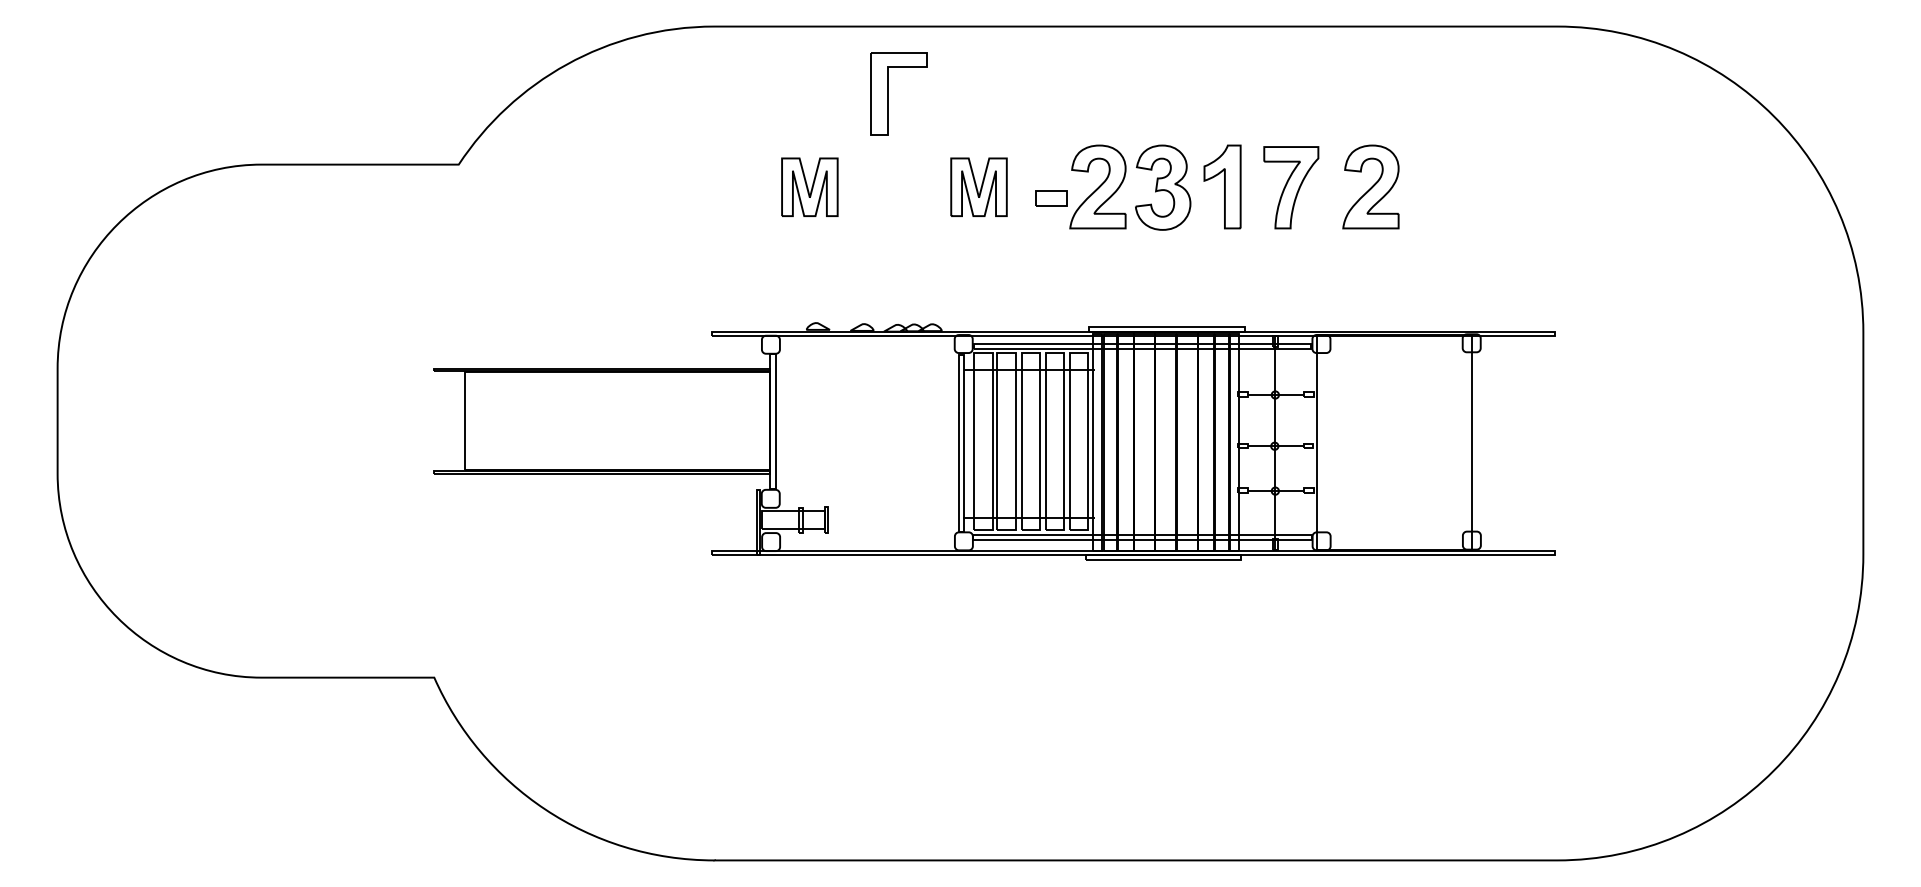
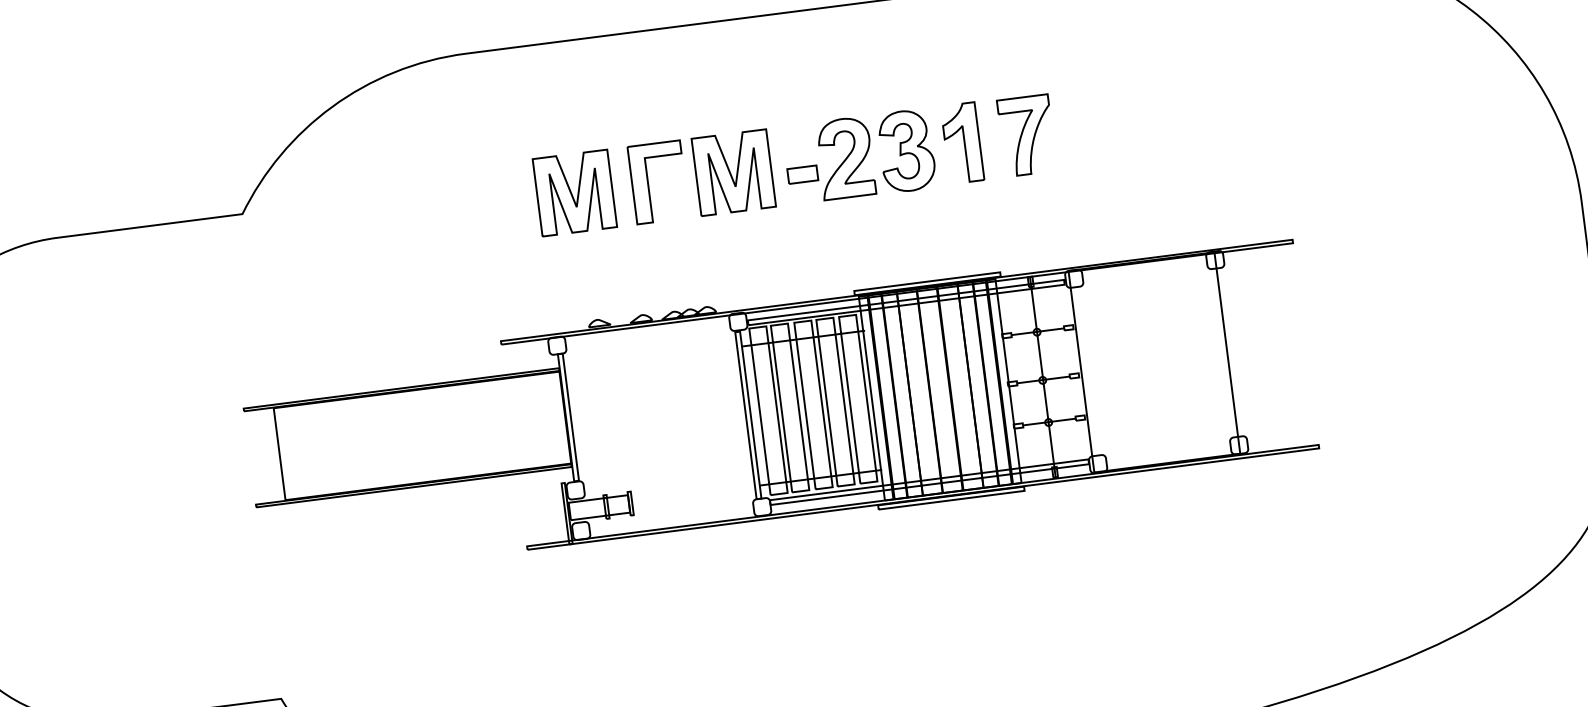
part: (888, 93) -> (648, 182), moved
part: (1370, 186) -> (1101, 124), removed
part: (809, 187) -> (574, 193), size x1.43
part: (978, 187) -> (733, 173), size x1.43

